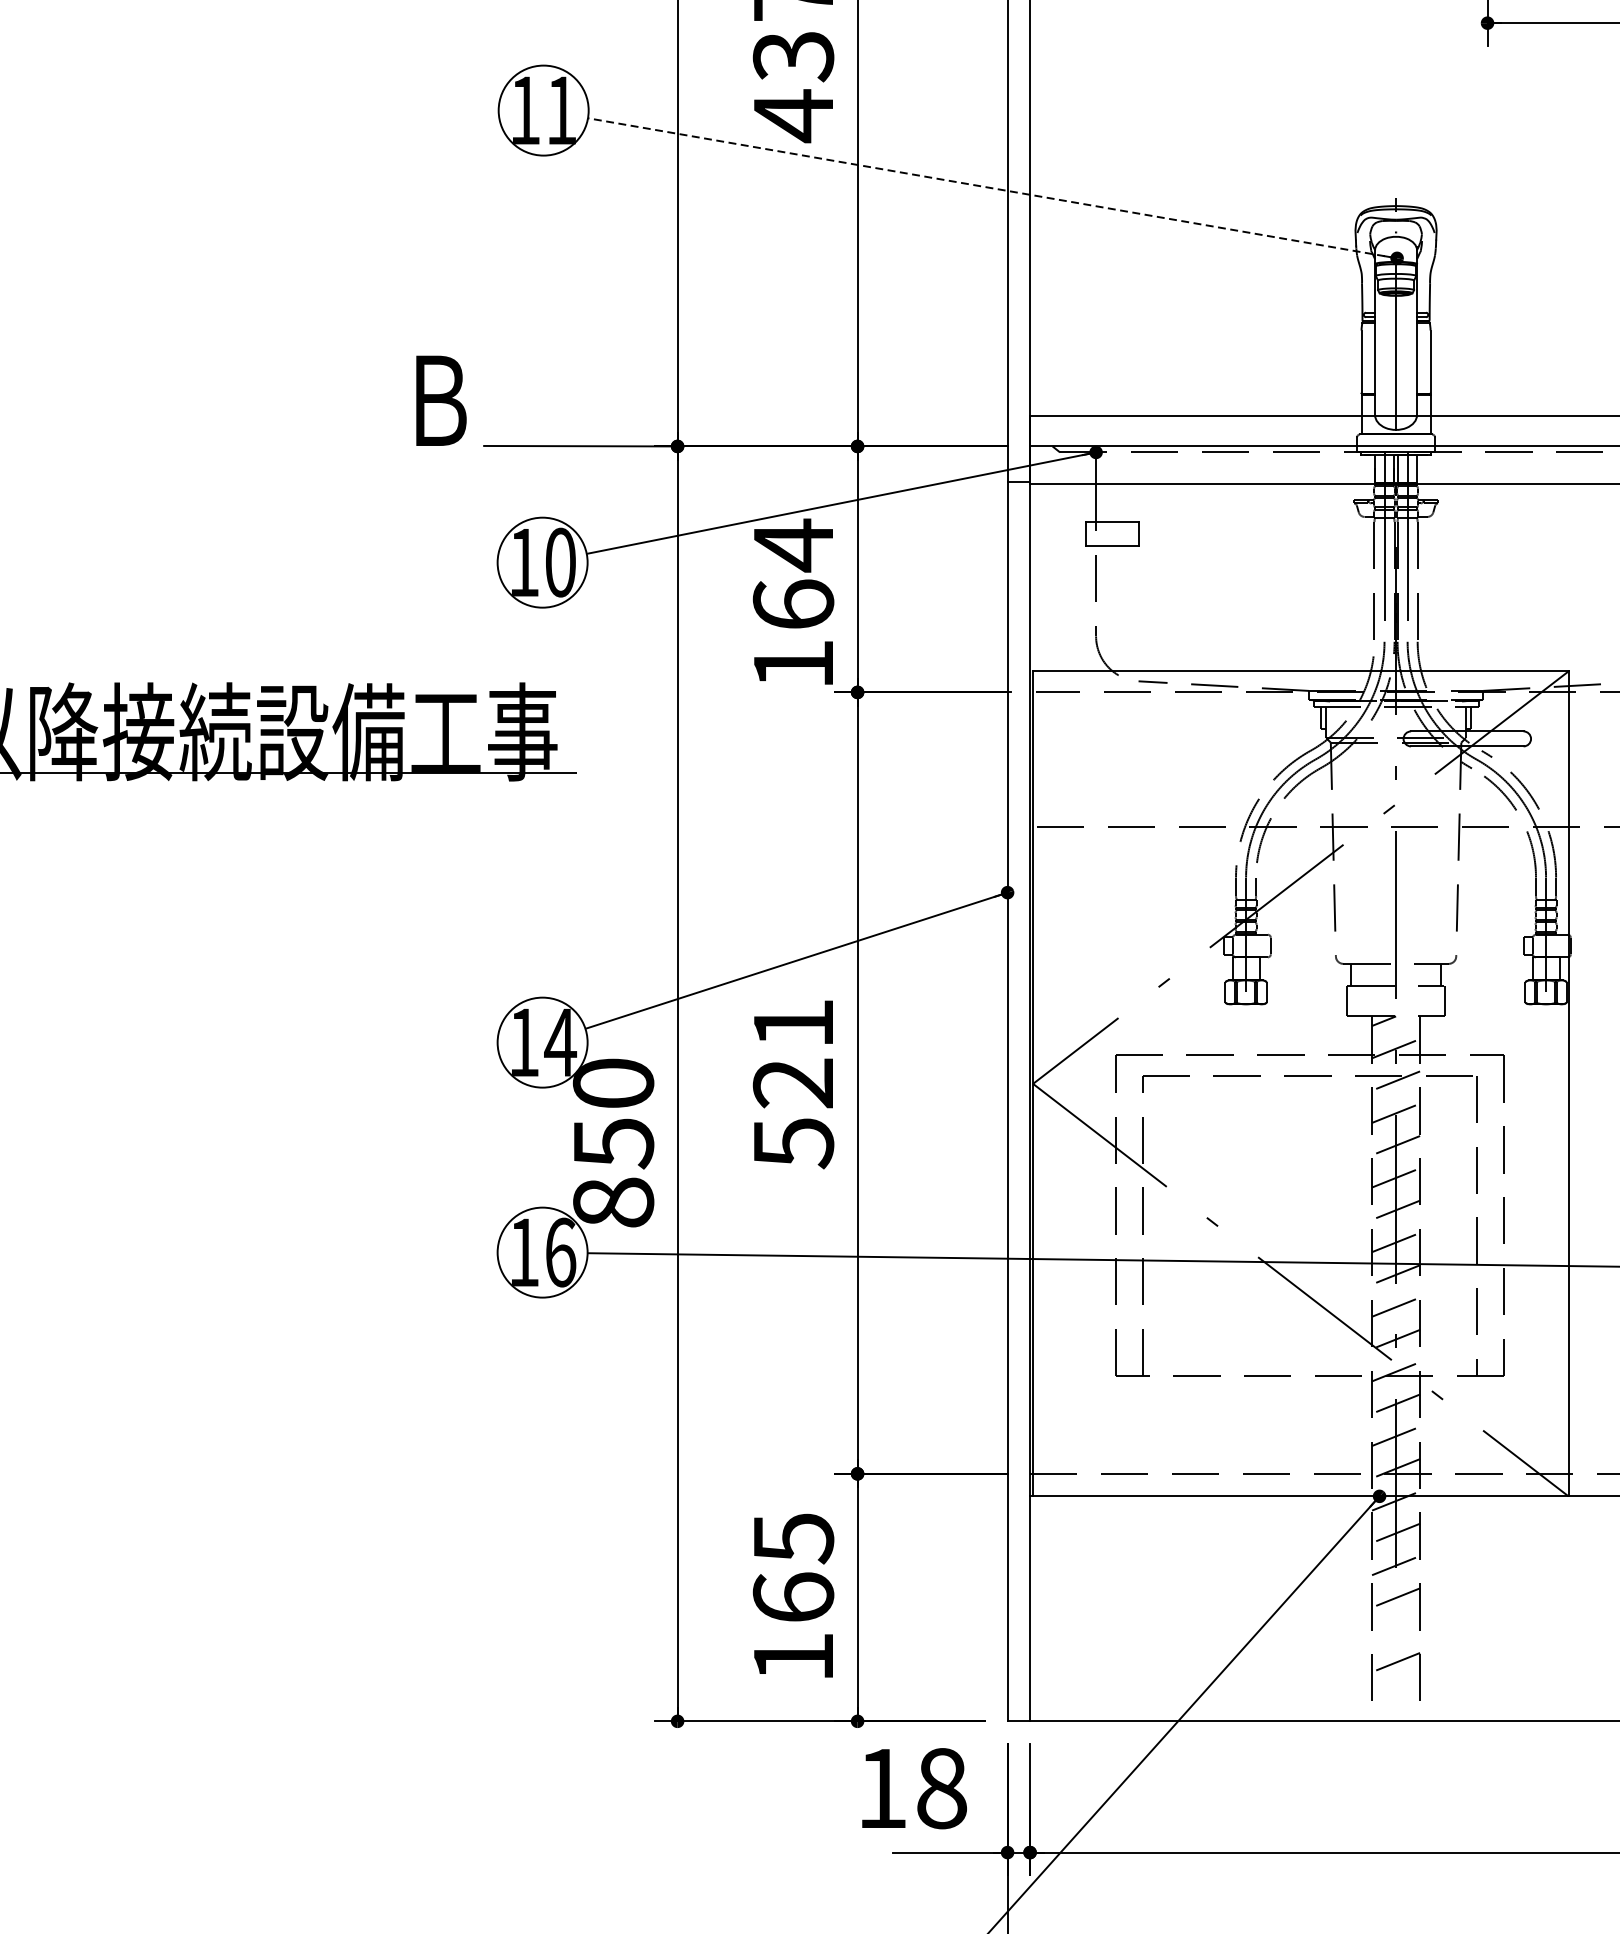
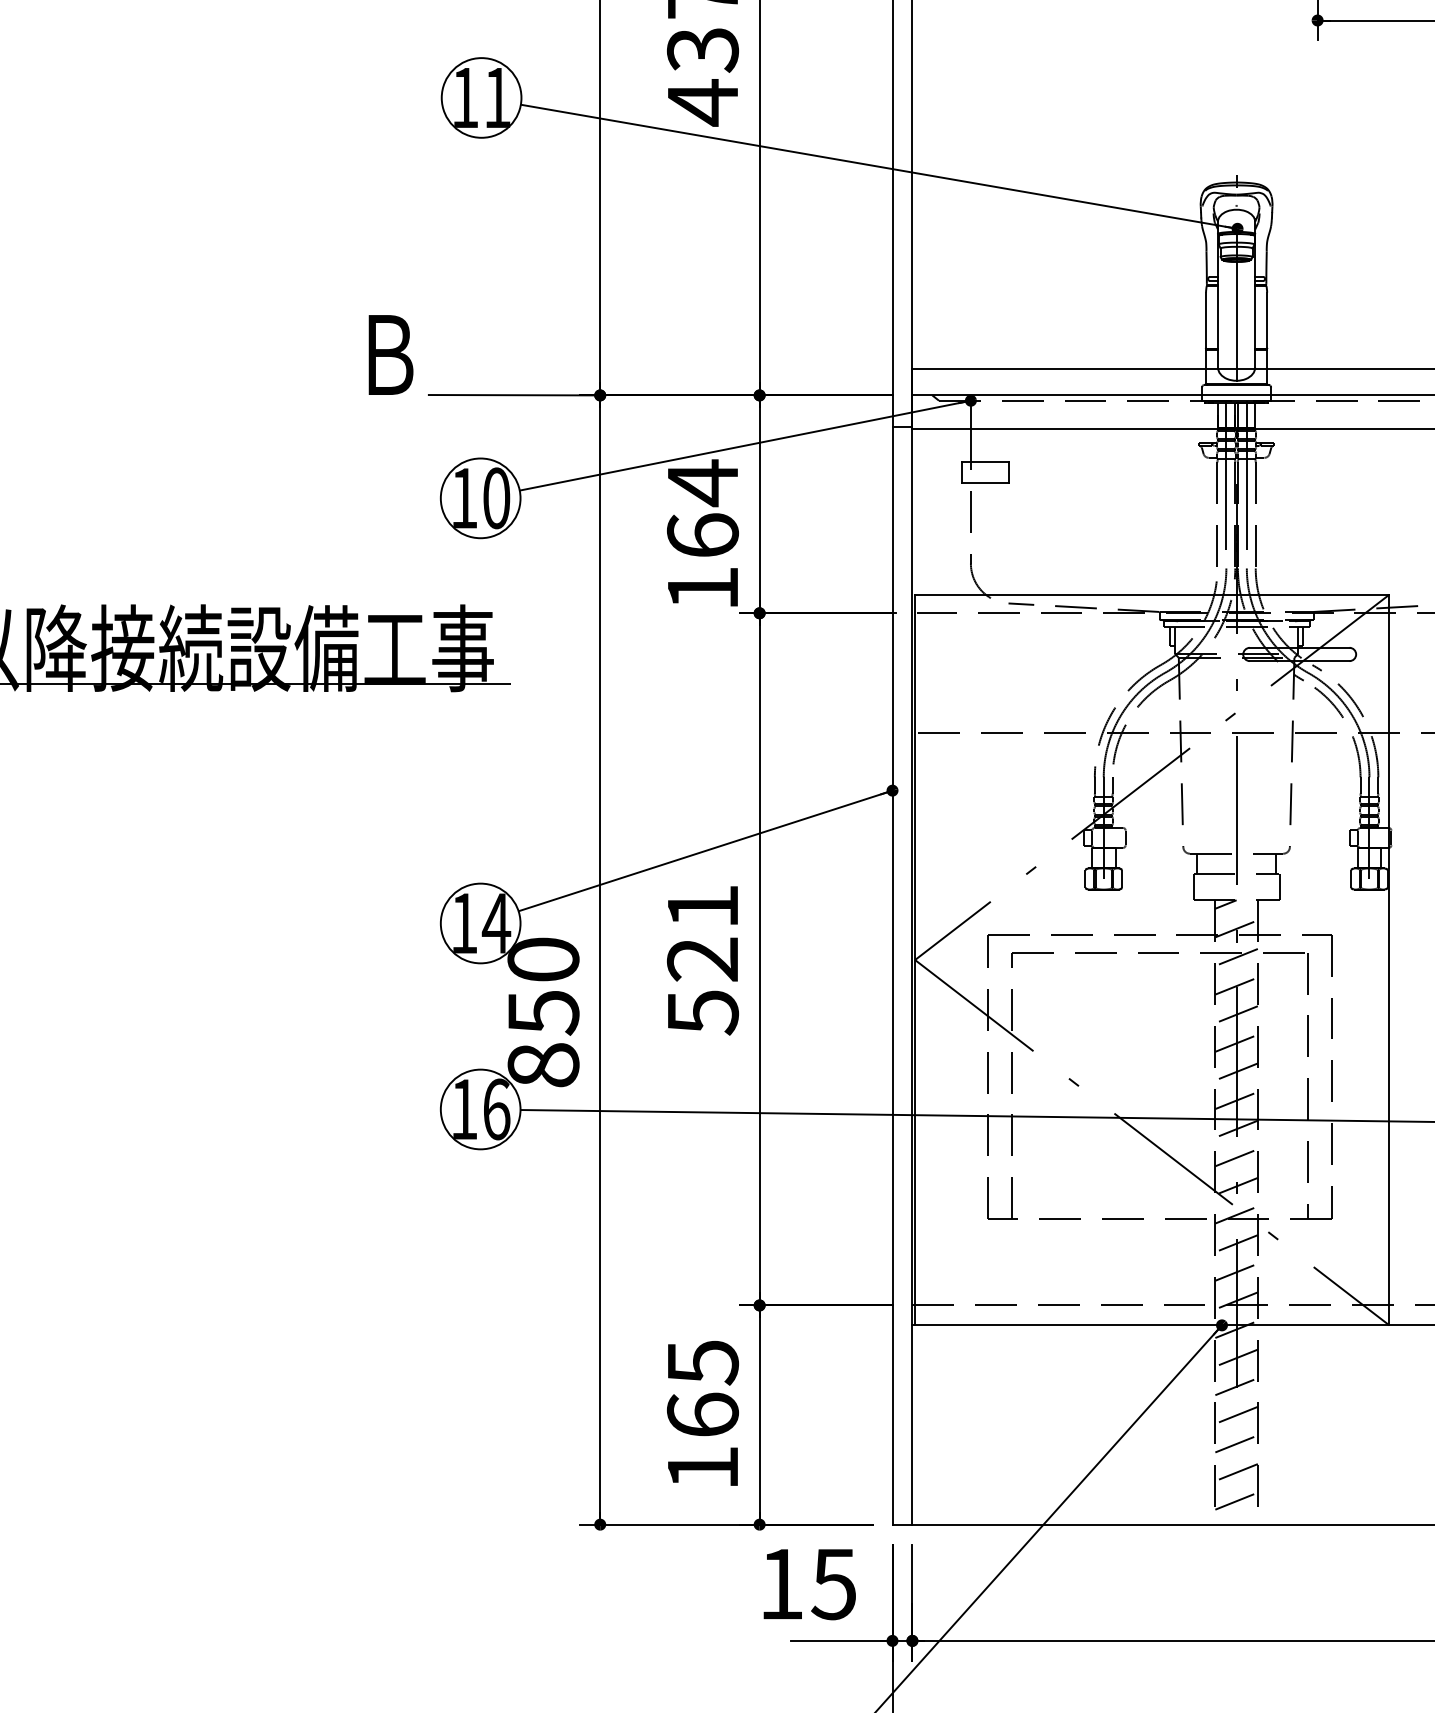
line: (992, 187) -> (879, 166), dashed -> solid
line: (1395, 1629) -> (1236, 1443), added
line: (1395, 1694) -> (1236, 1500), added
text: (940, 1788) -> (833, 1584), 18 -> 15

